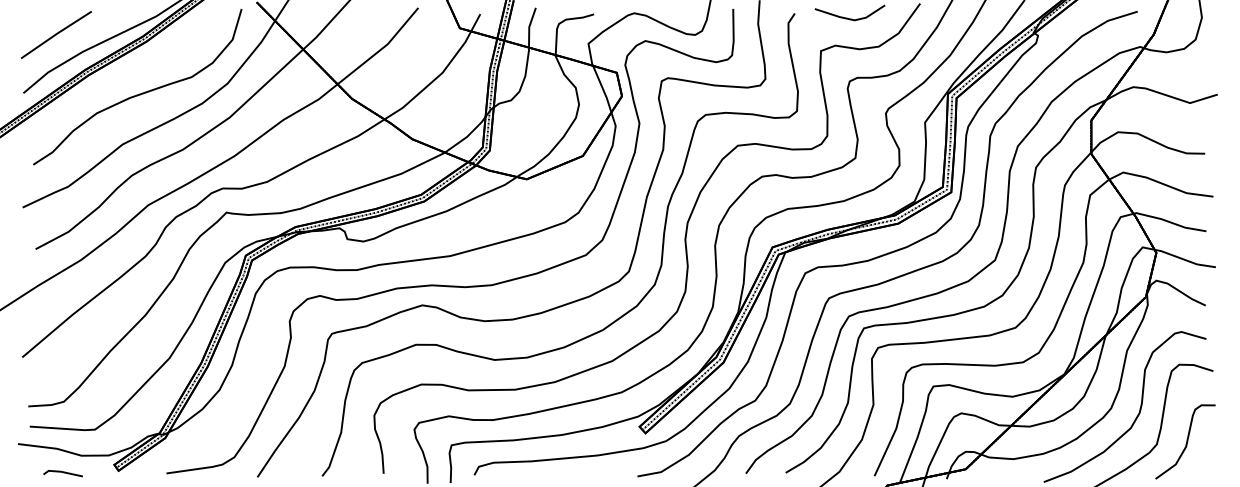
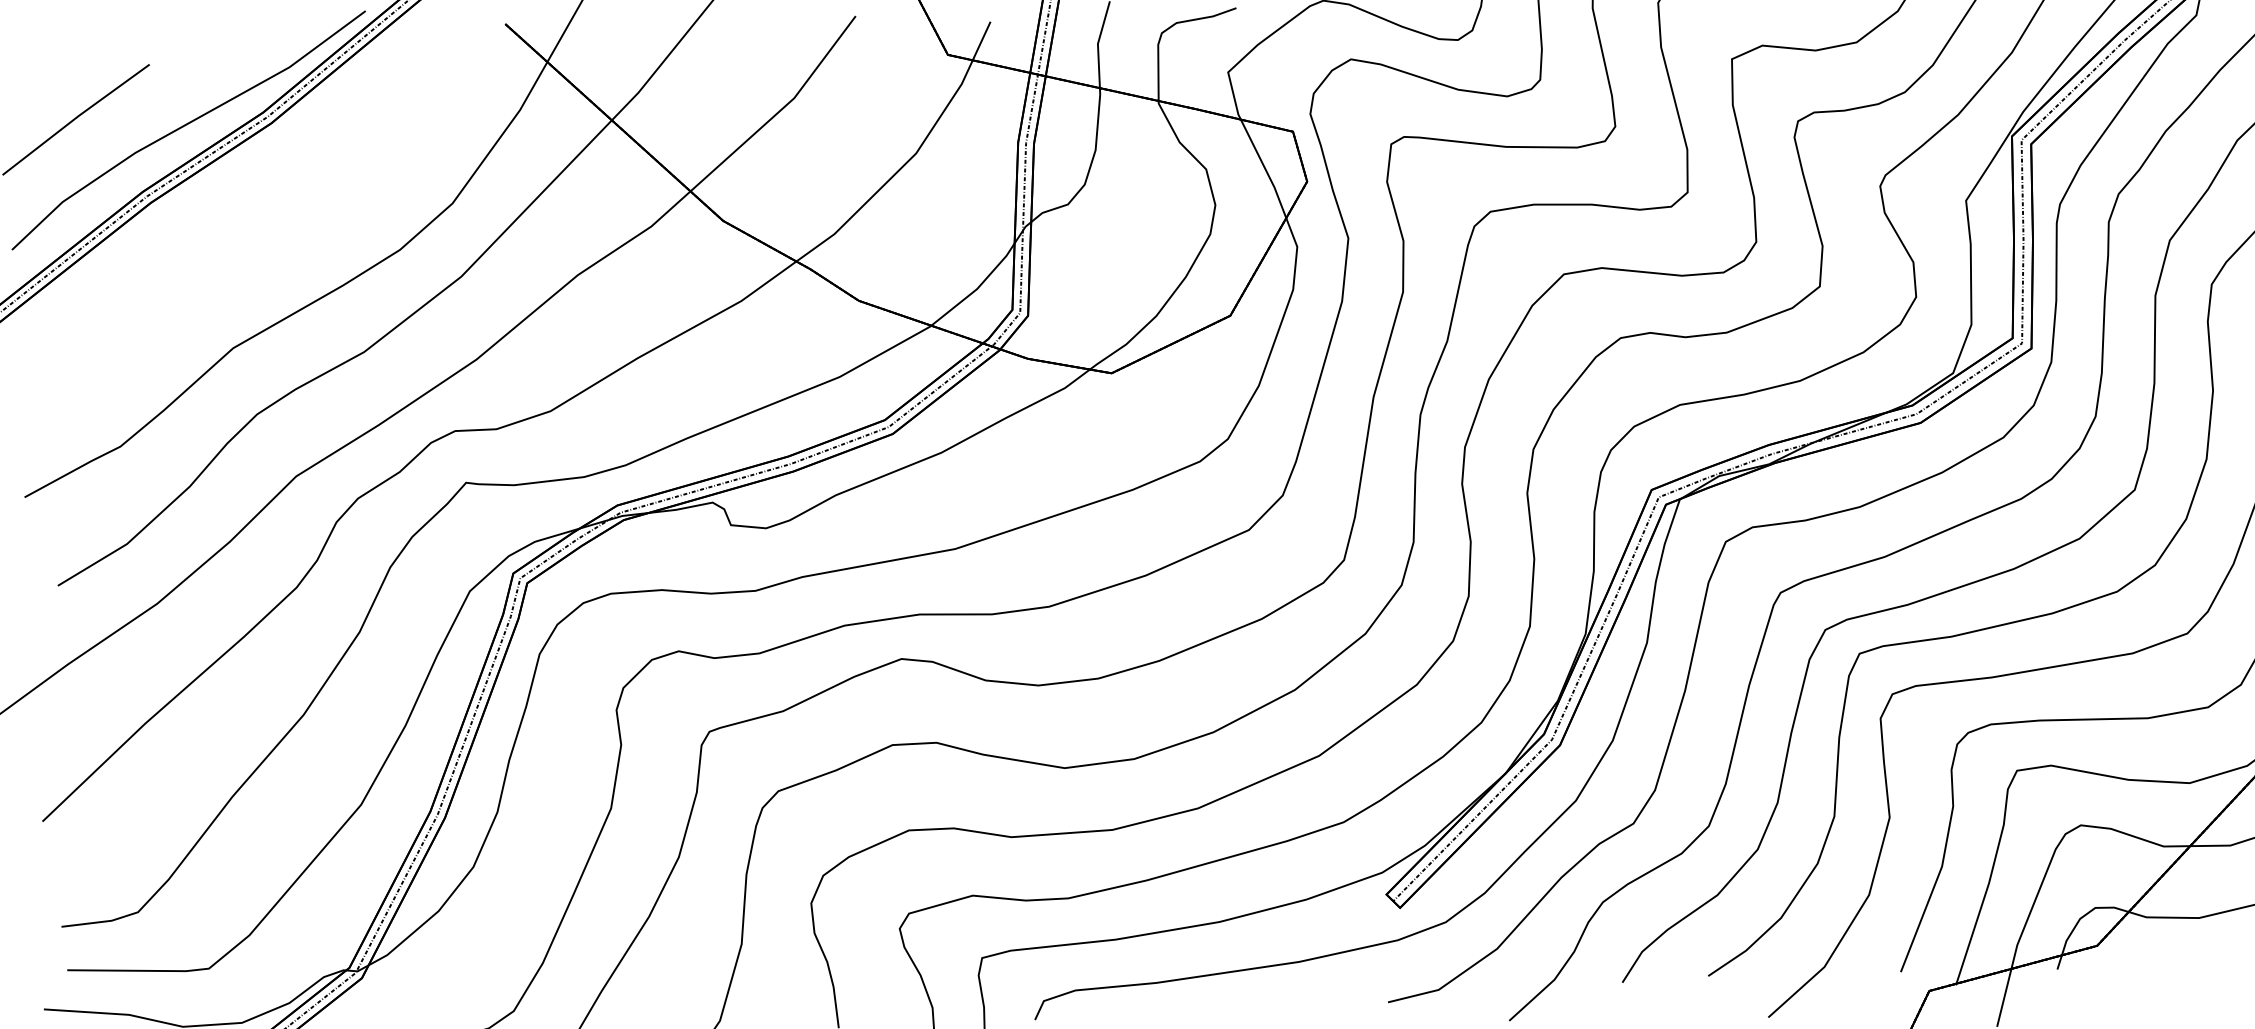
part: (139, 93) -> (263, 235), removed

